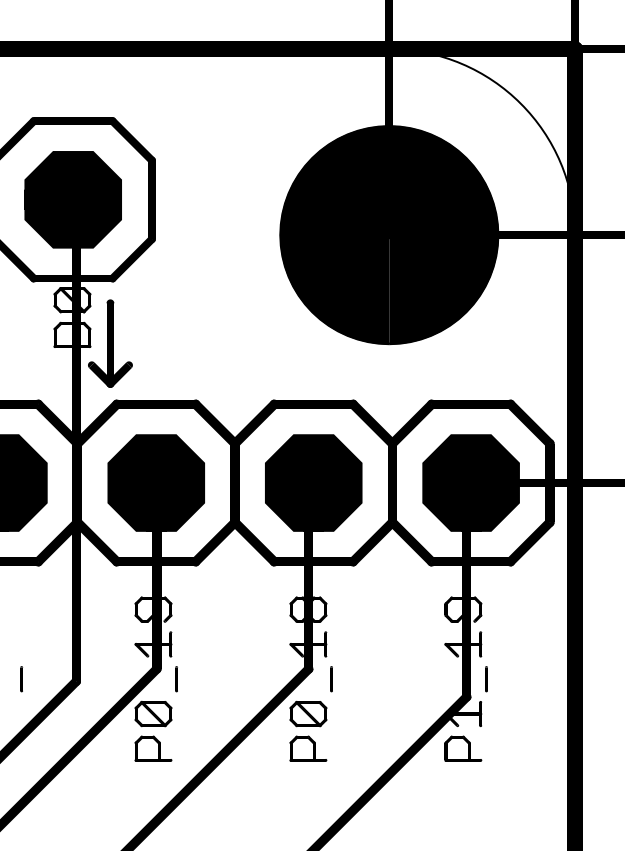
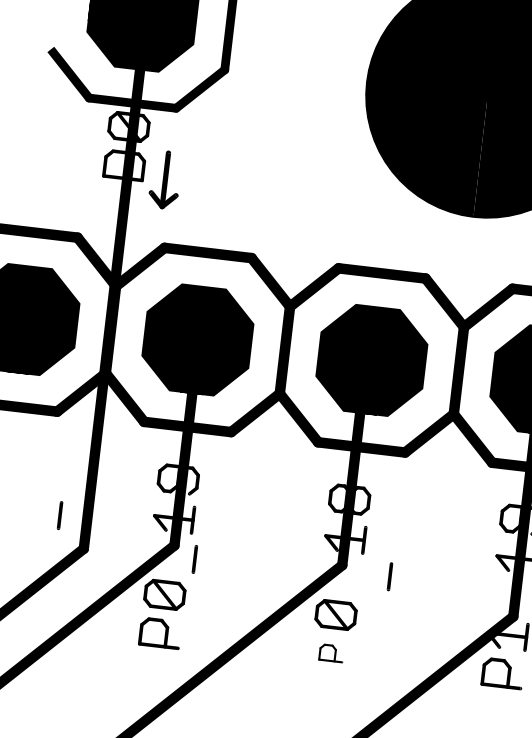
part: (110, 343) -> (165, 179), size x0.6
line: (21, 679) -> (59, 515), moved
line: (331, 679) -> (389, 577), moved
part: (308, 748) -> (331, 653), size x0.6

